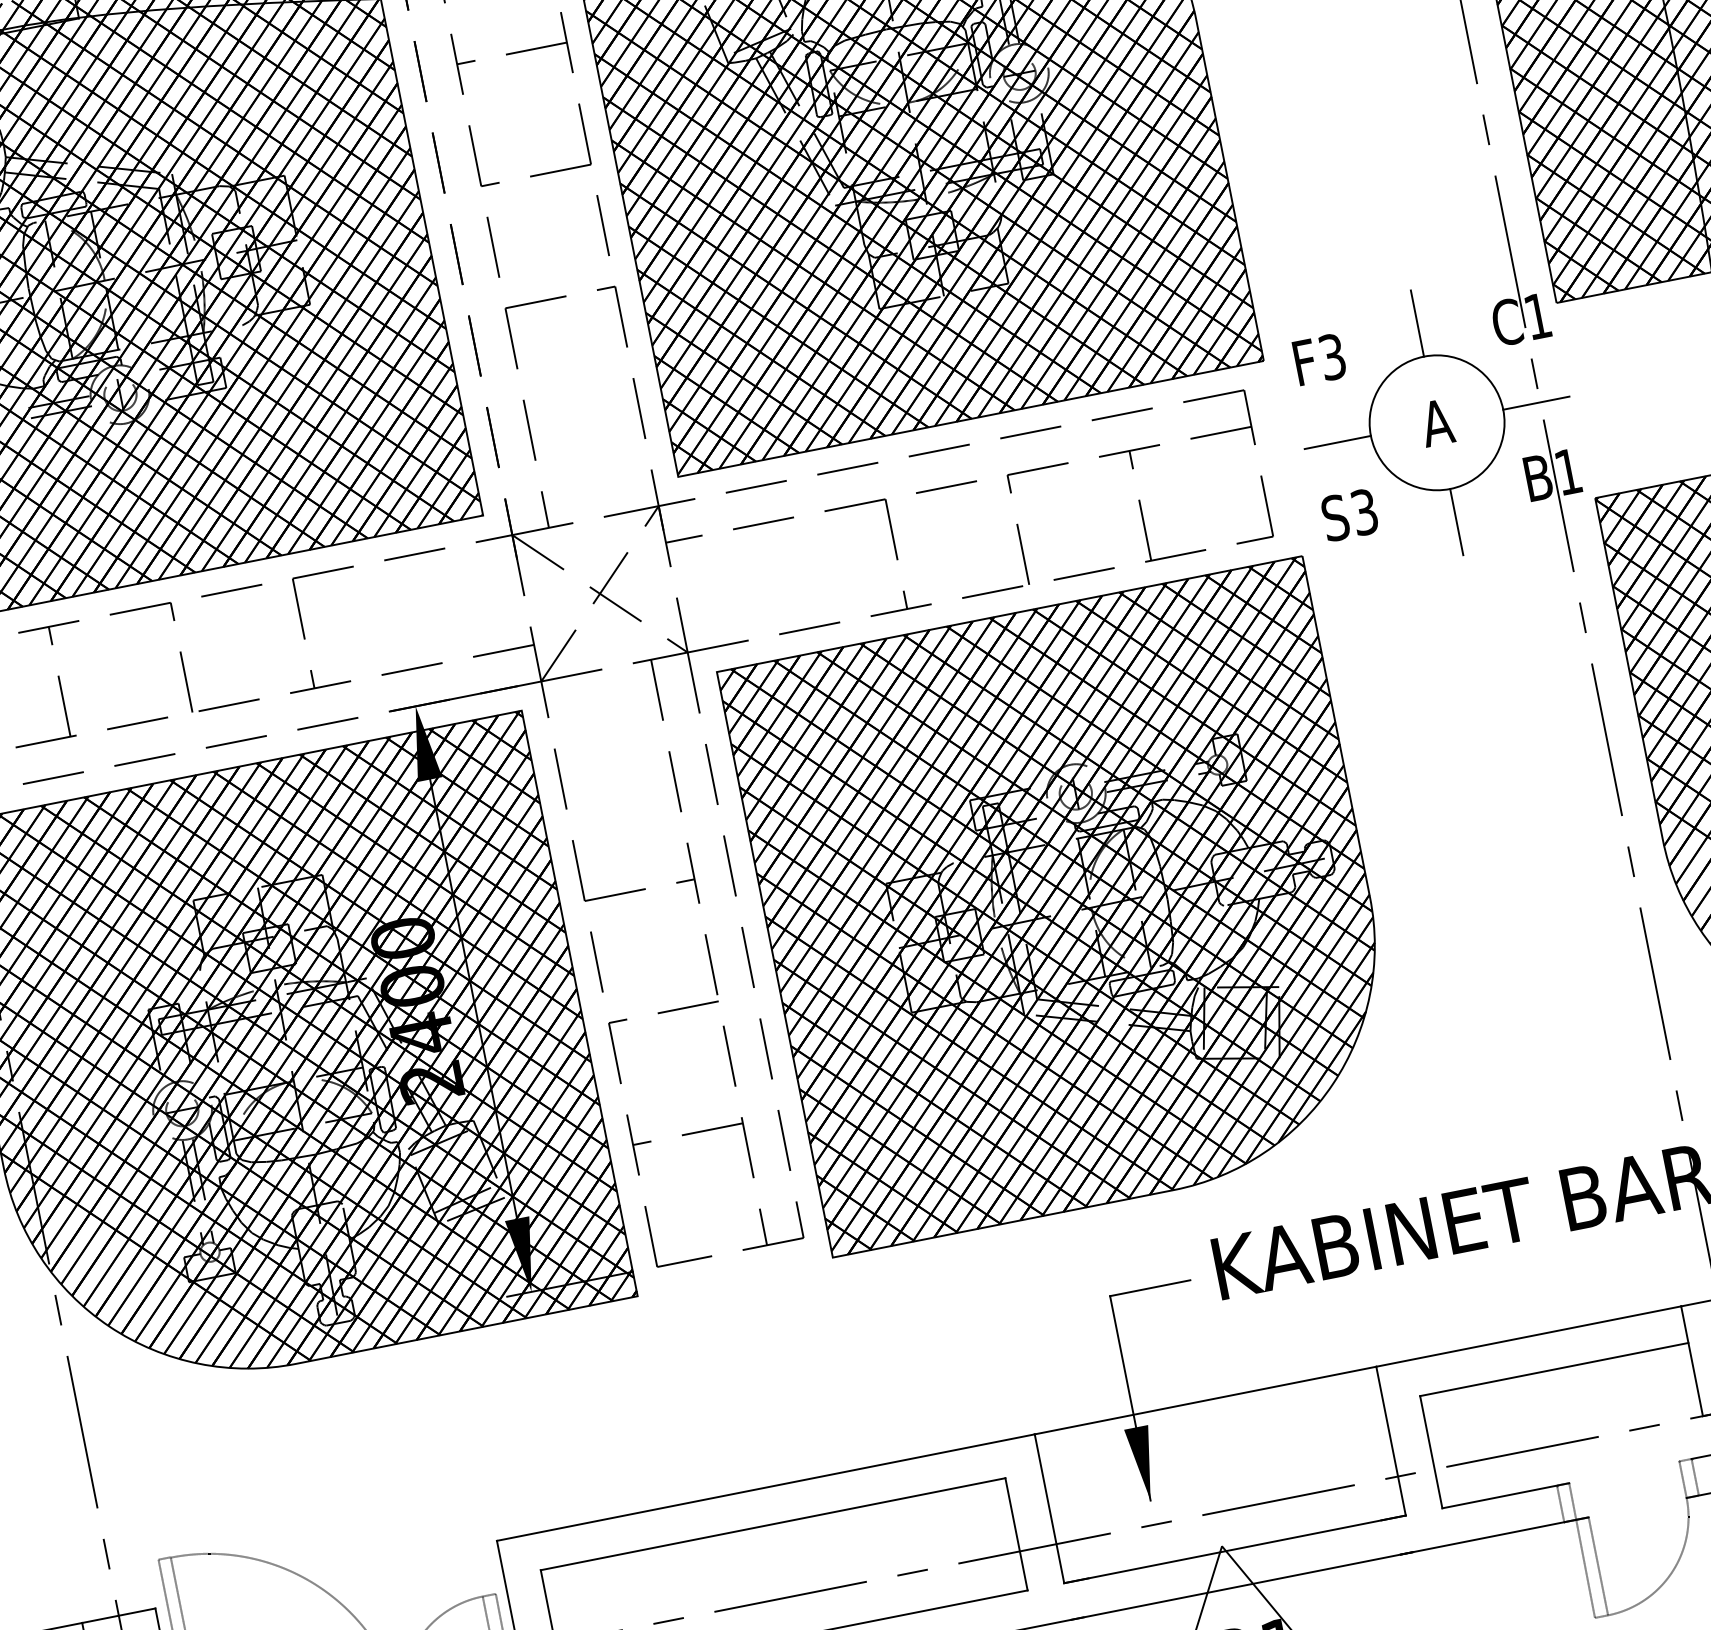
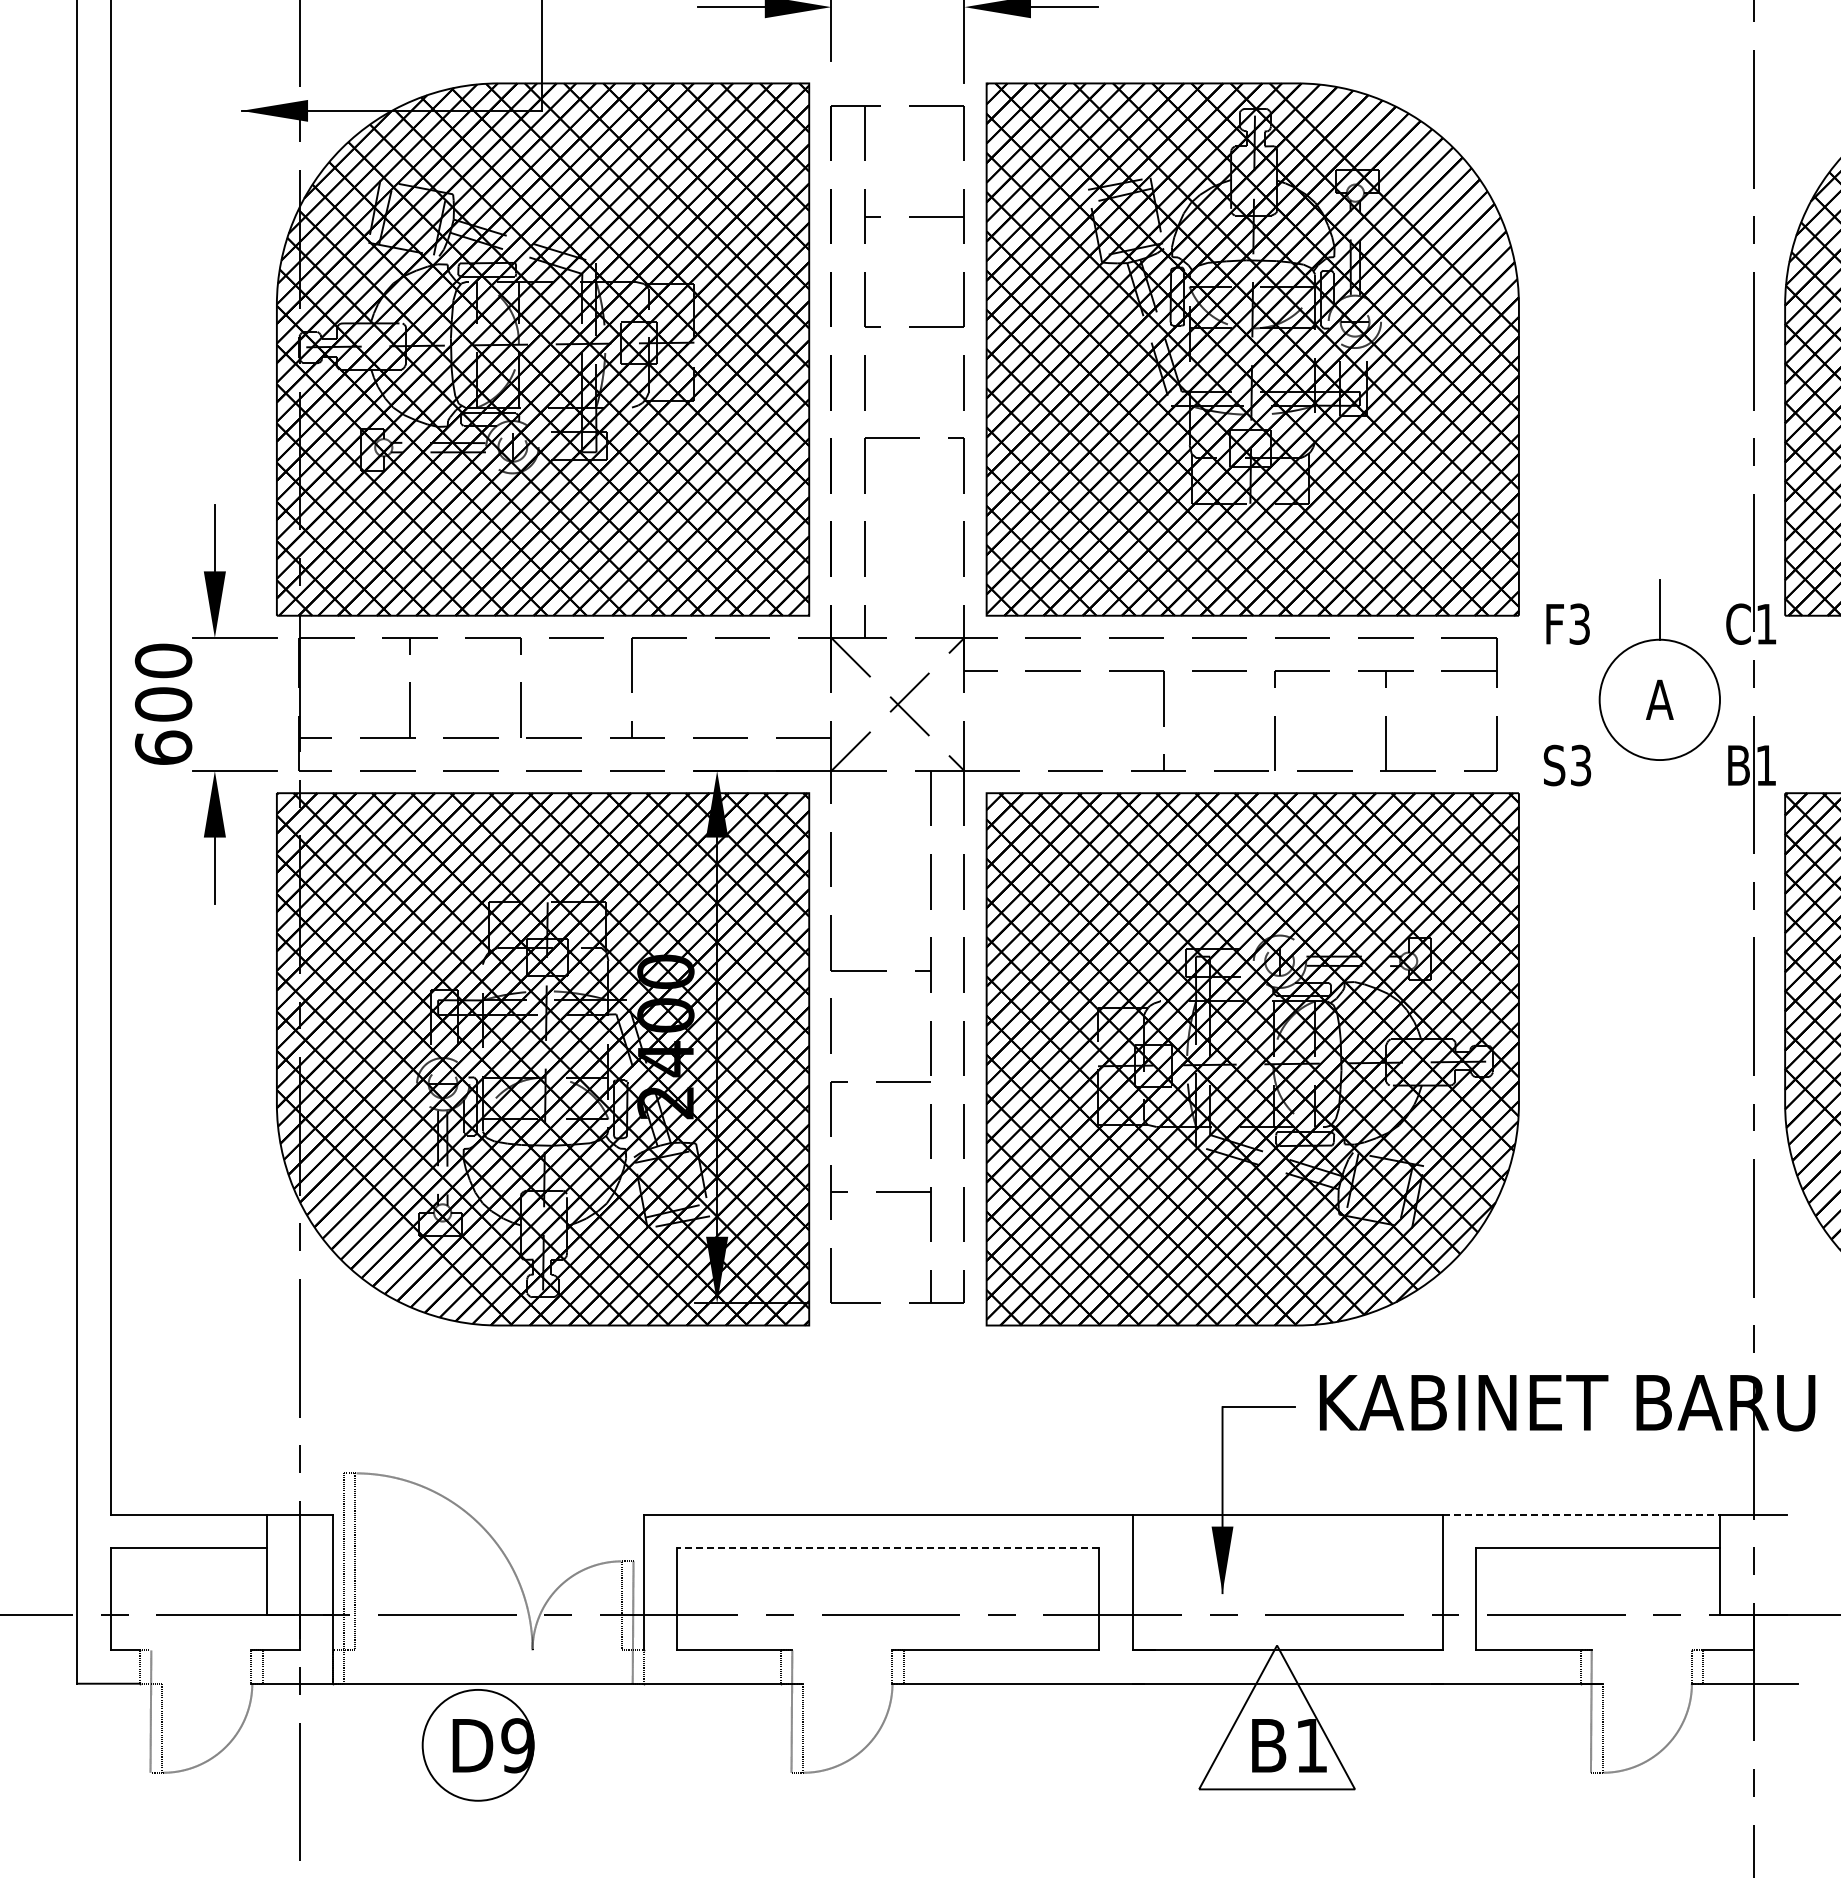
line: (1536, 402) -> (1750, 699), removed
line: (1337, 442) -> (1569, 699), removed
line: (1456, 522) -> (1659, 790), removed
line: (1528, 1337) -> (1581, 1515), solid -> dashed
line: (772, 1524) -> (887, 1548), solid -> dashed

